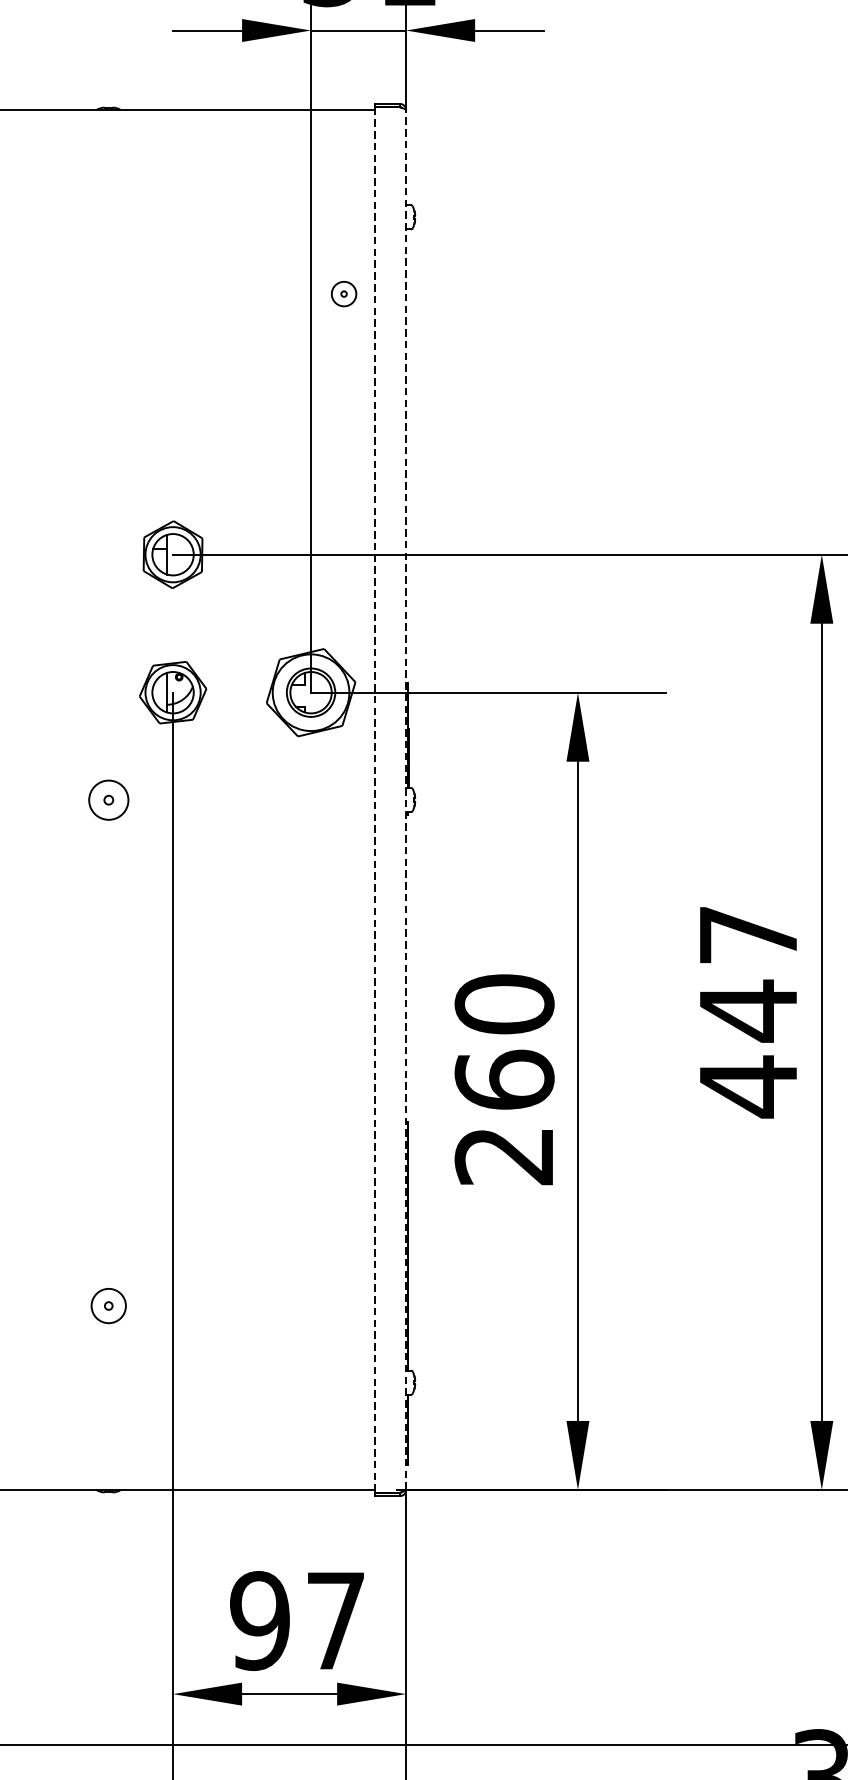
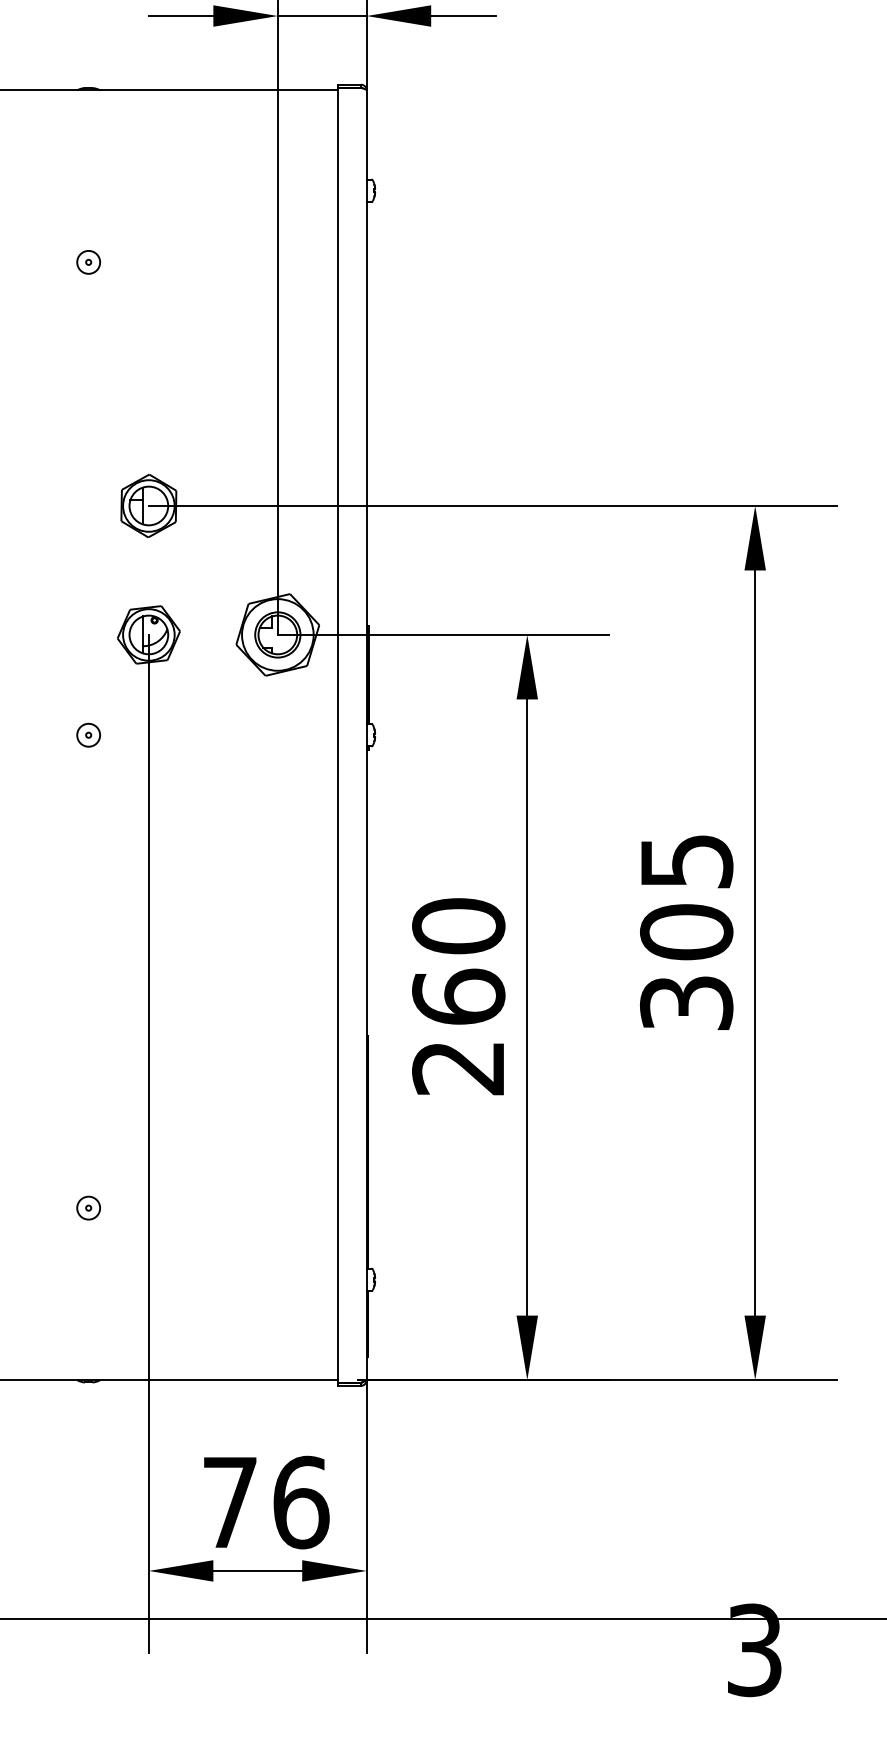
part: (343, 294) -> (88, 262), moved
part: (108, 799) -> (88, 734), size x0.62
line: (375, 800) -> (338, 735), dashed -> solid
line: (405, 800) -> (366, 735), dashed -> solid
text: (748, 1013) -> (686, 934), 447 -> 305
part: (108, 1305) -> (88, 1207), size x0.71
text: (297, 1620) -> (265, 1502), 97 -> 76

